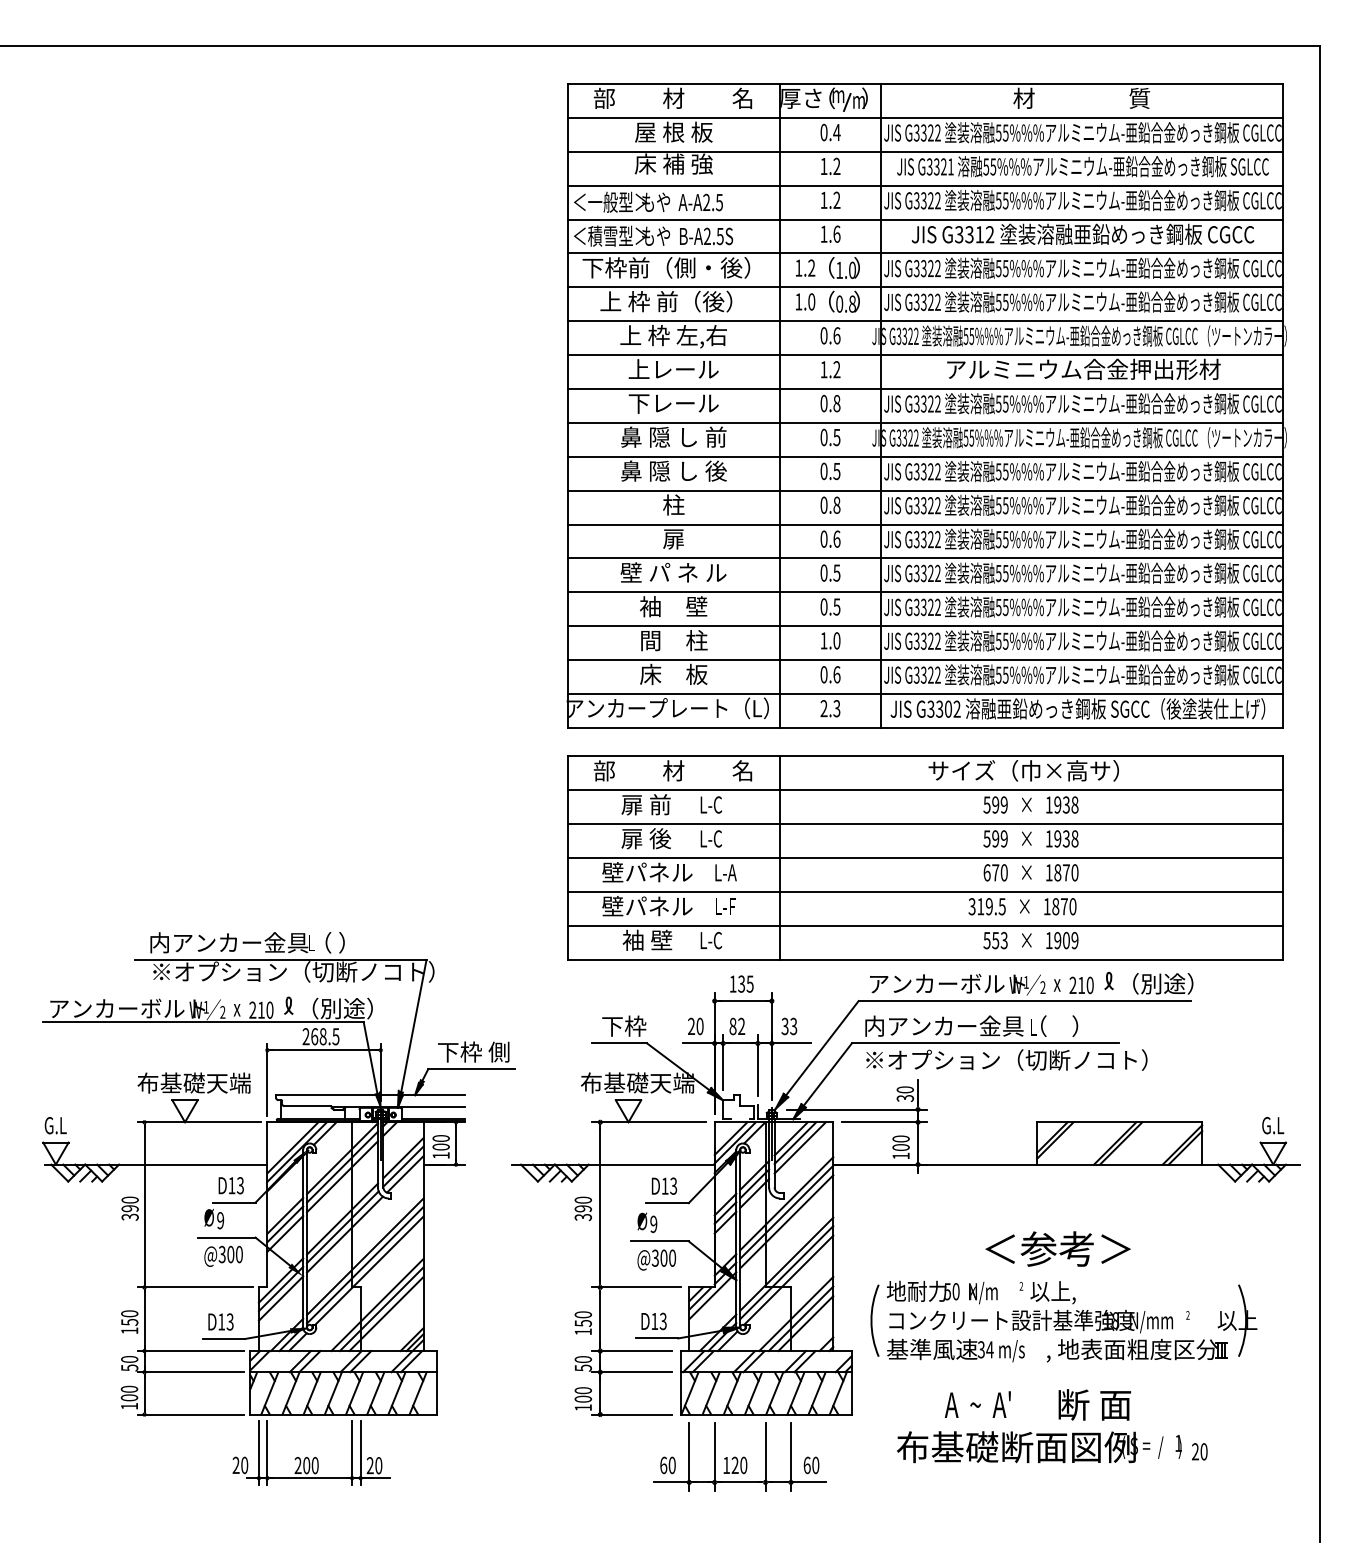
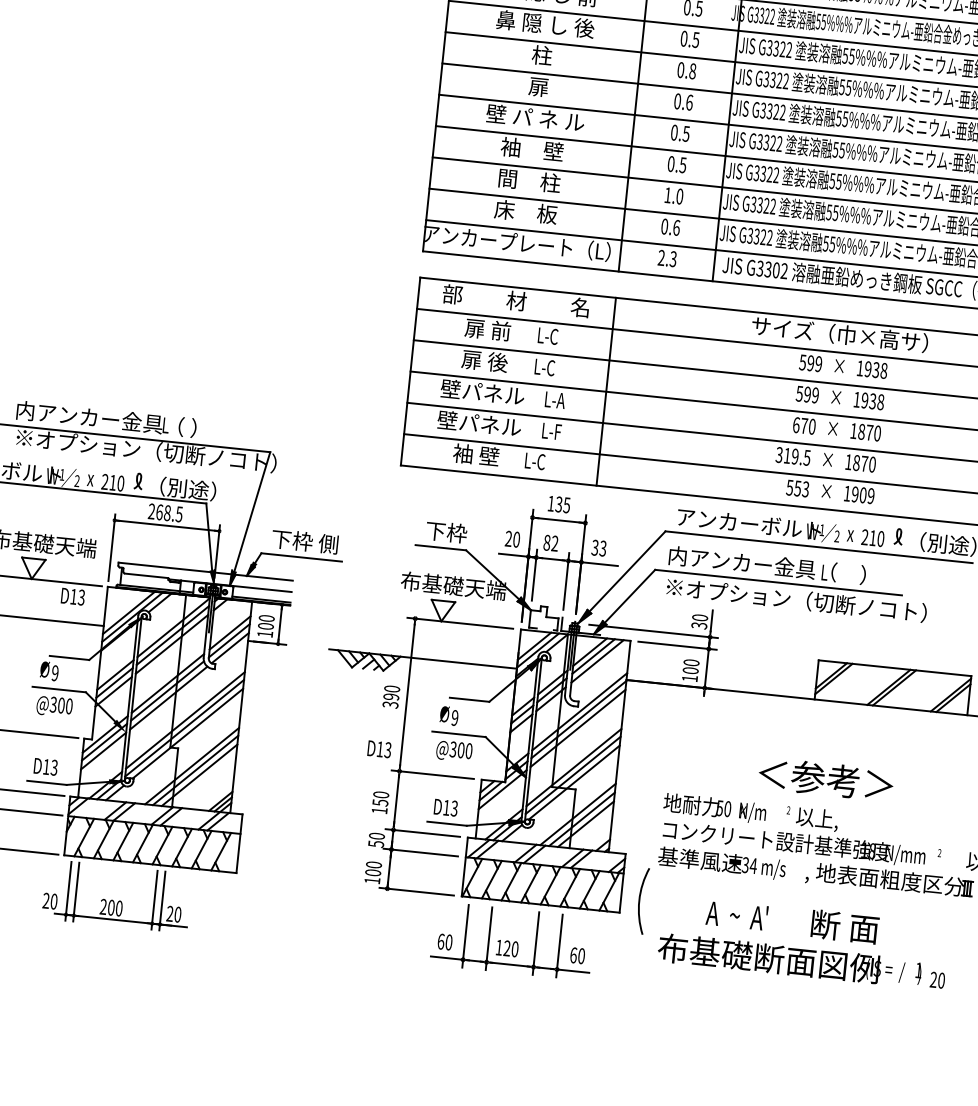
text: (230, 1185) -> (72, 596), moved
text: (664, 1185) -> (379, 748), moved
arc: (872, 1320) -> (640, 900), moved

